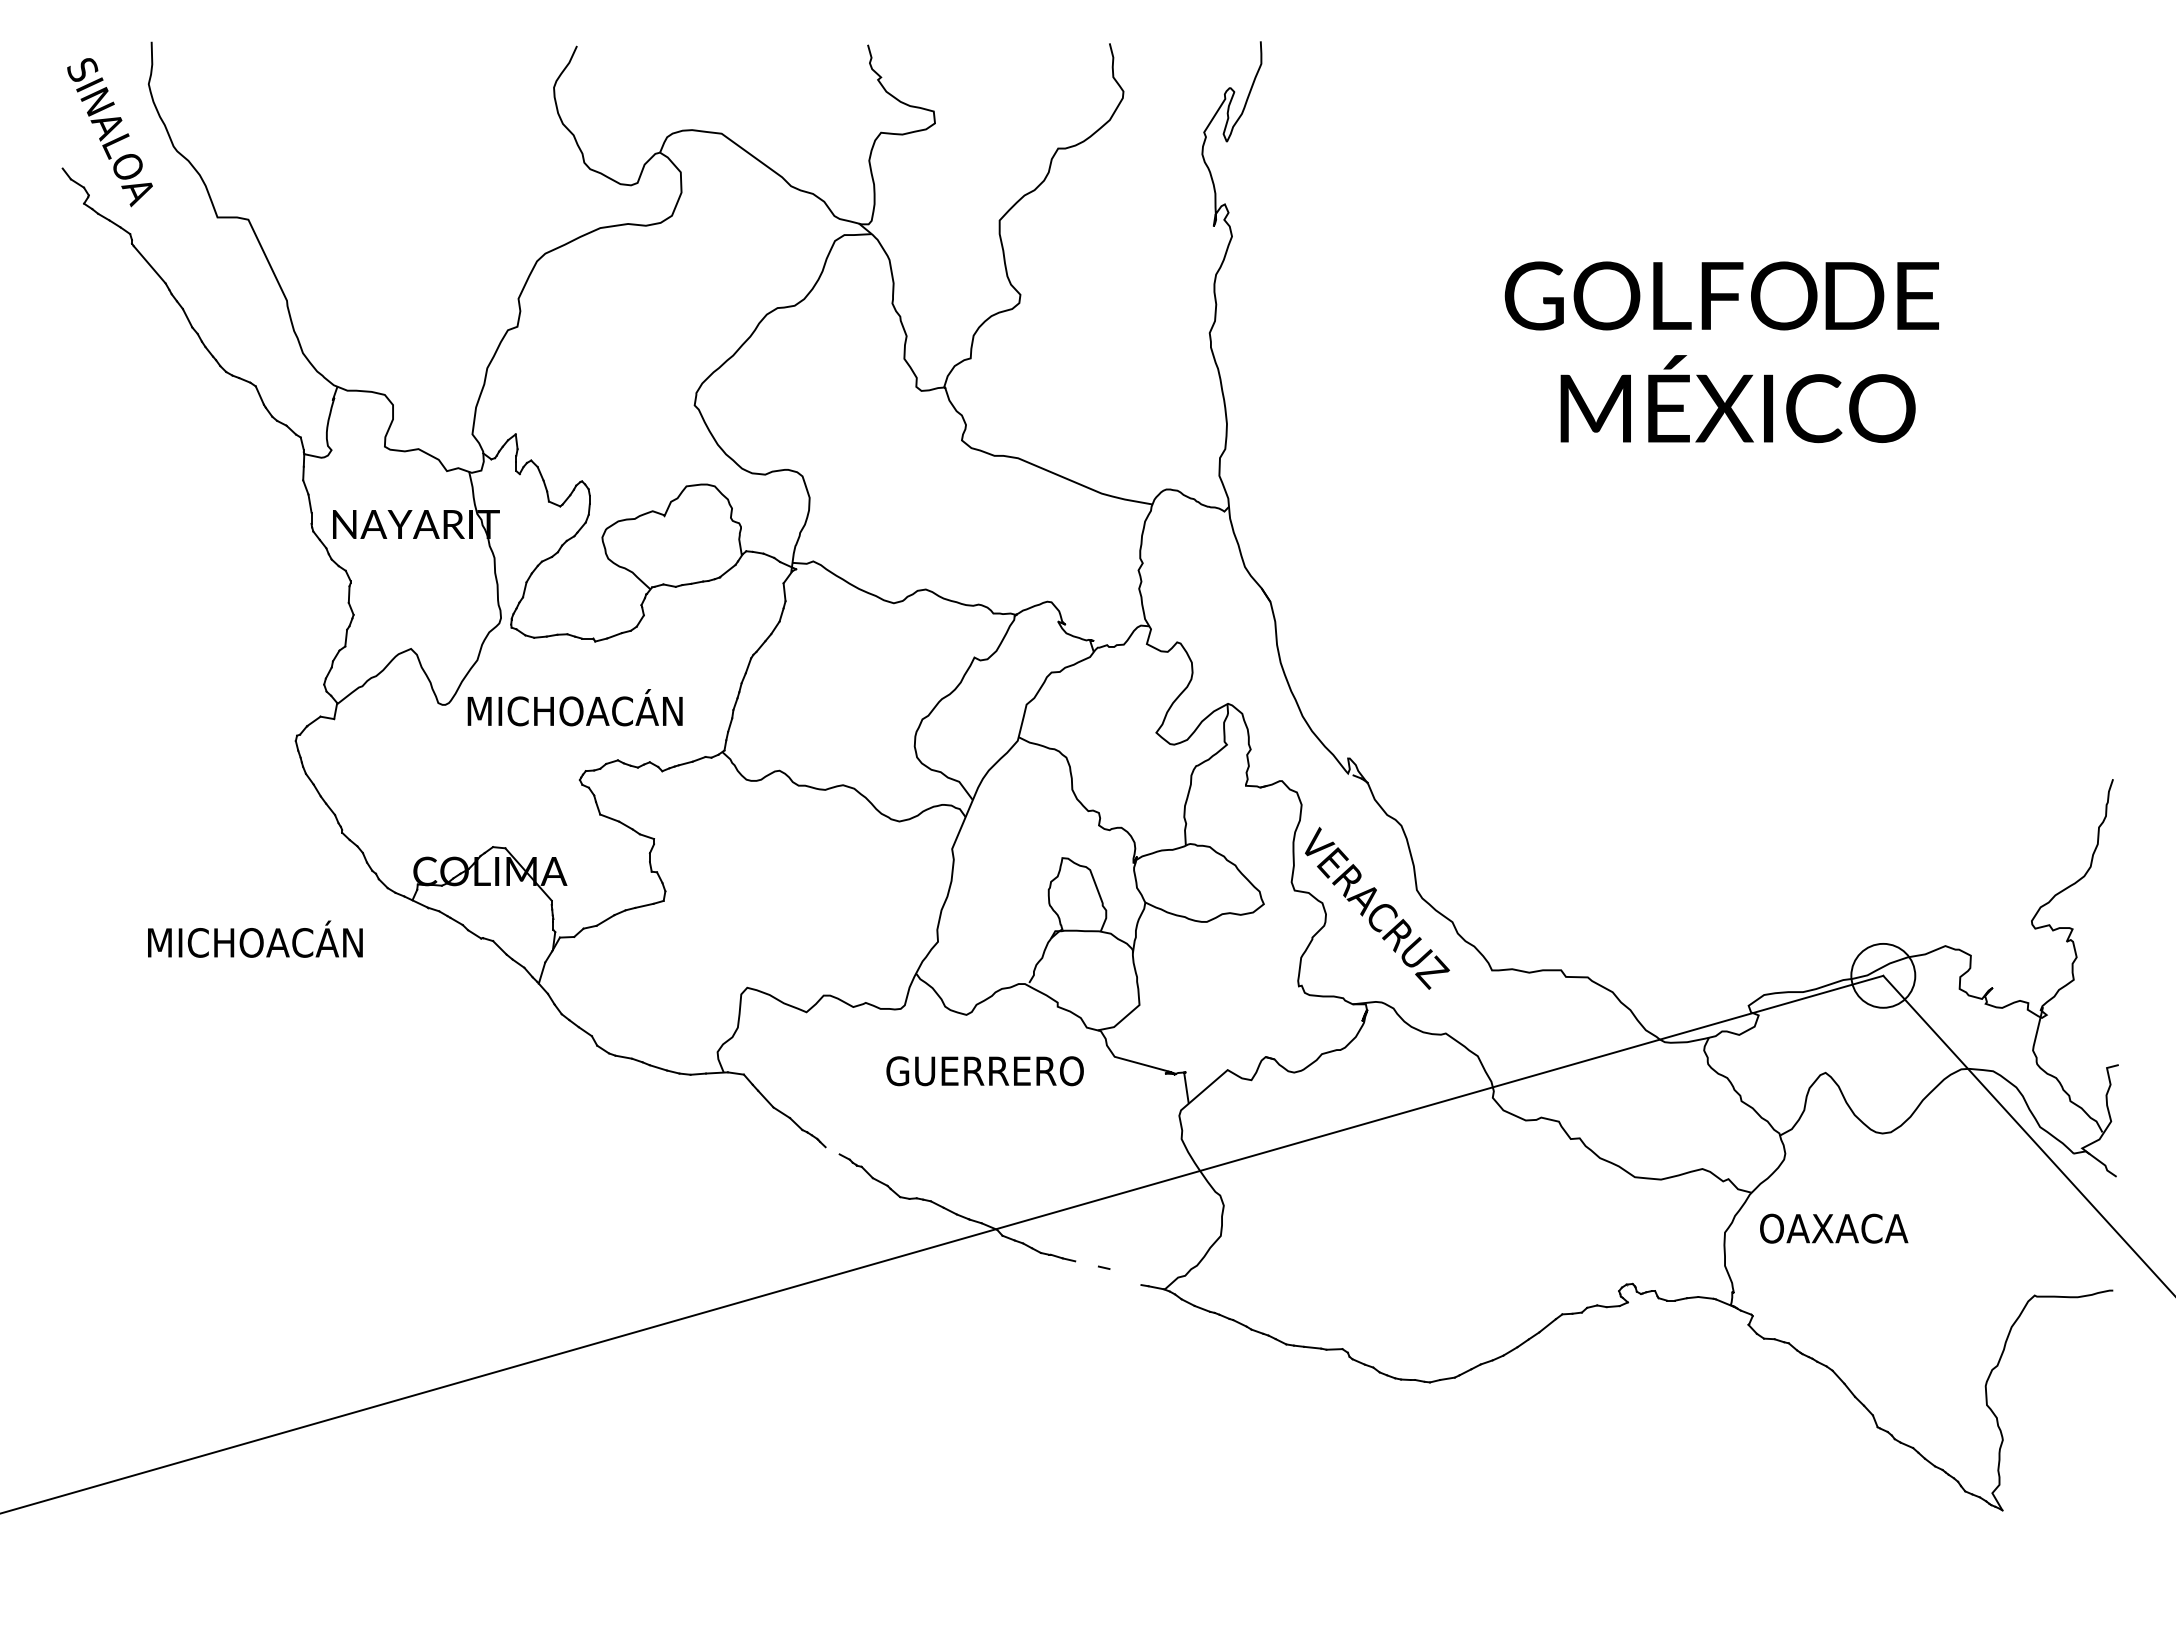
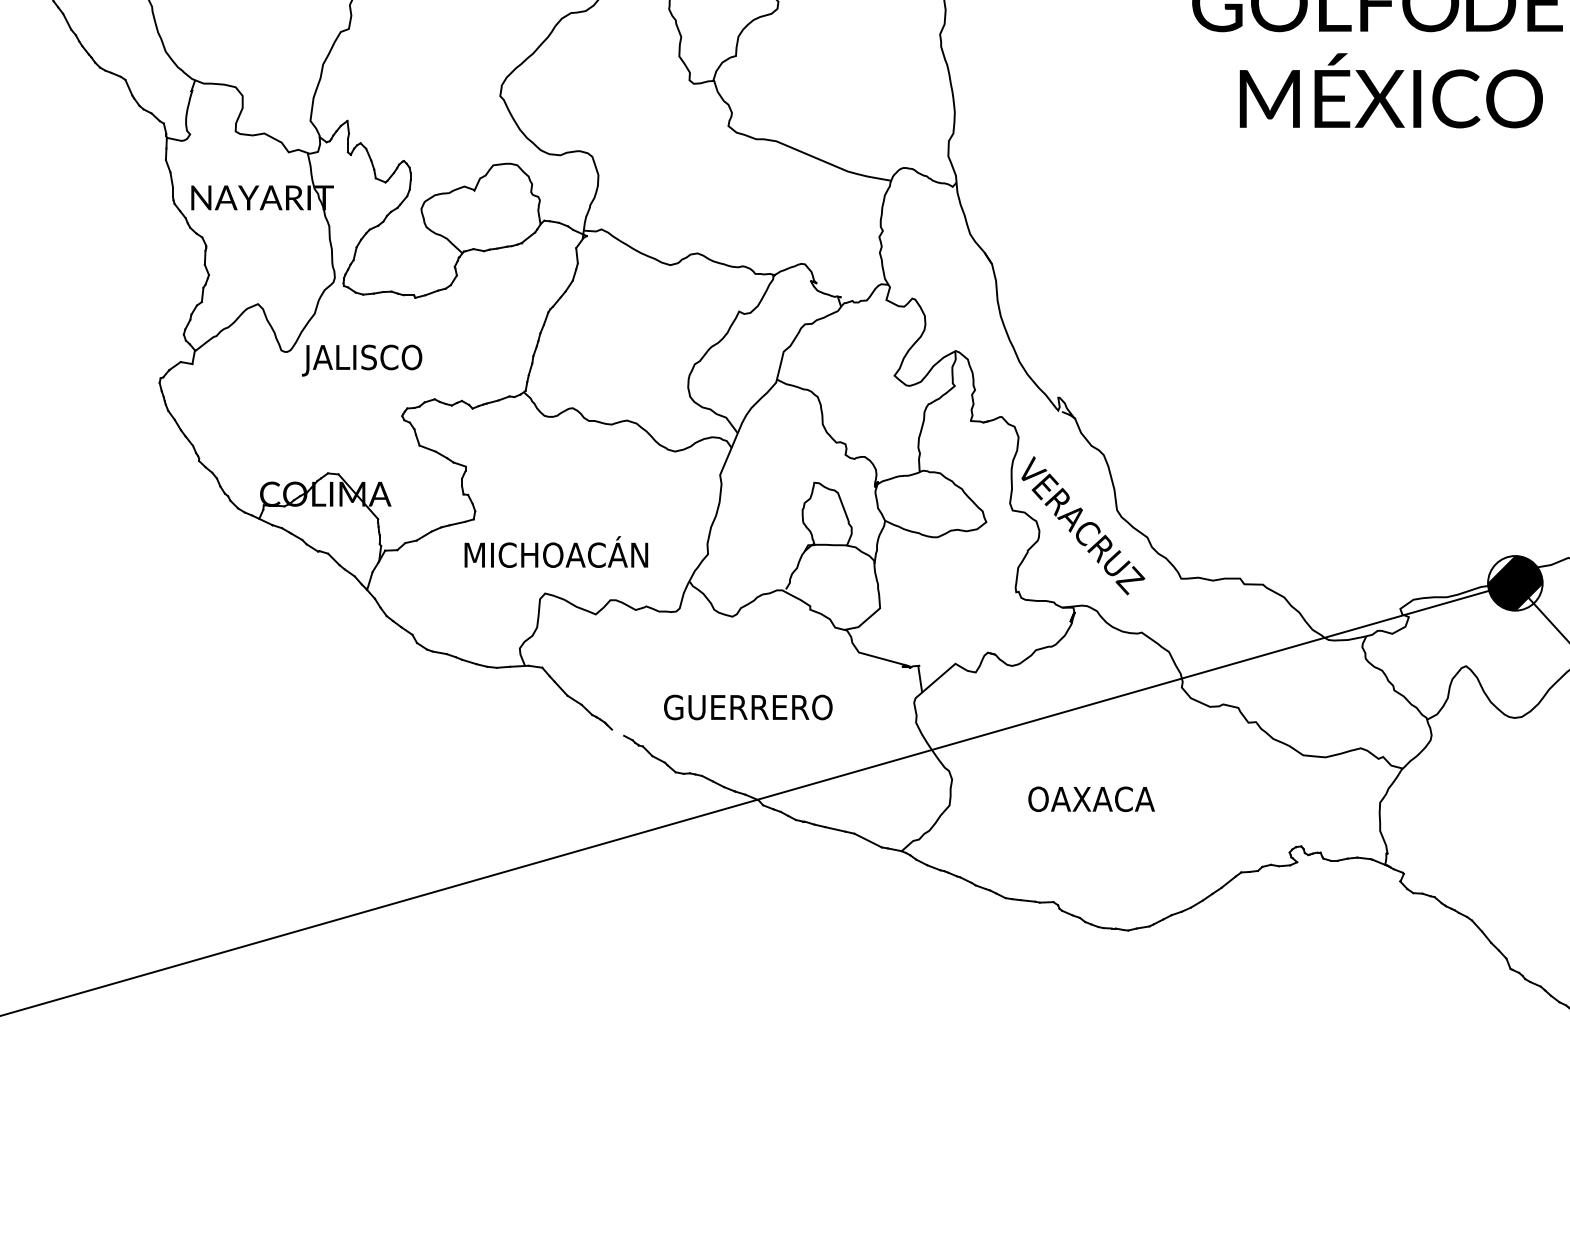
text: (572, 711) -> (395, 357), MICHOACÁN -> JALISCO
text: (255, 938) -> (556, 551), moved
hatch: (1883, 975) -> (1515, 583), added
text: (984, 1071) -> (747, 707), moved
text: (1834, 1228) -> (1091, 799), moved
line: (1086, 1263) -> (834, 829), added
line: (1125, 1277) -> (868, 840), added

